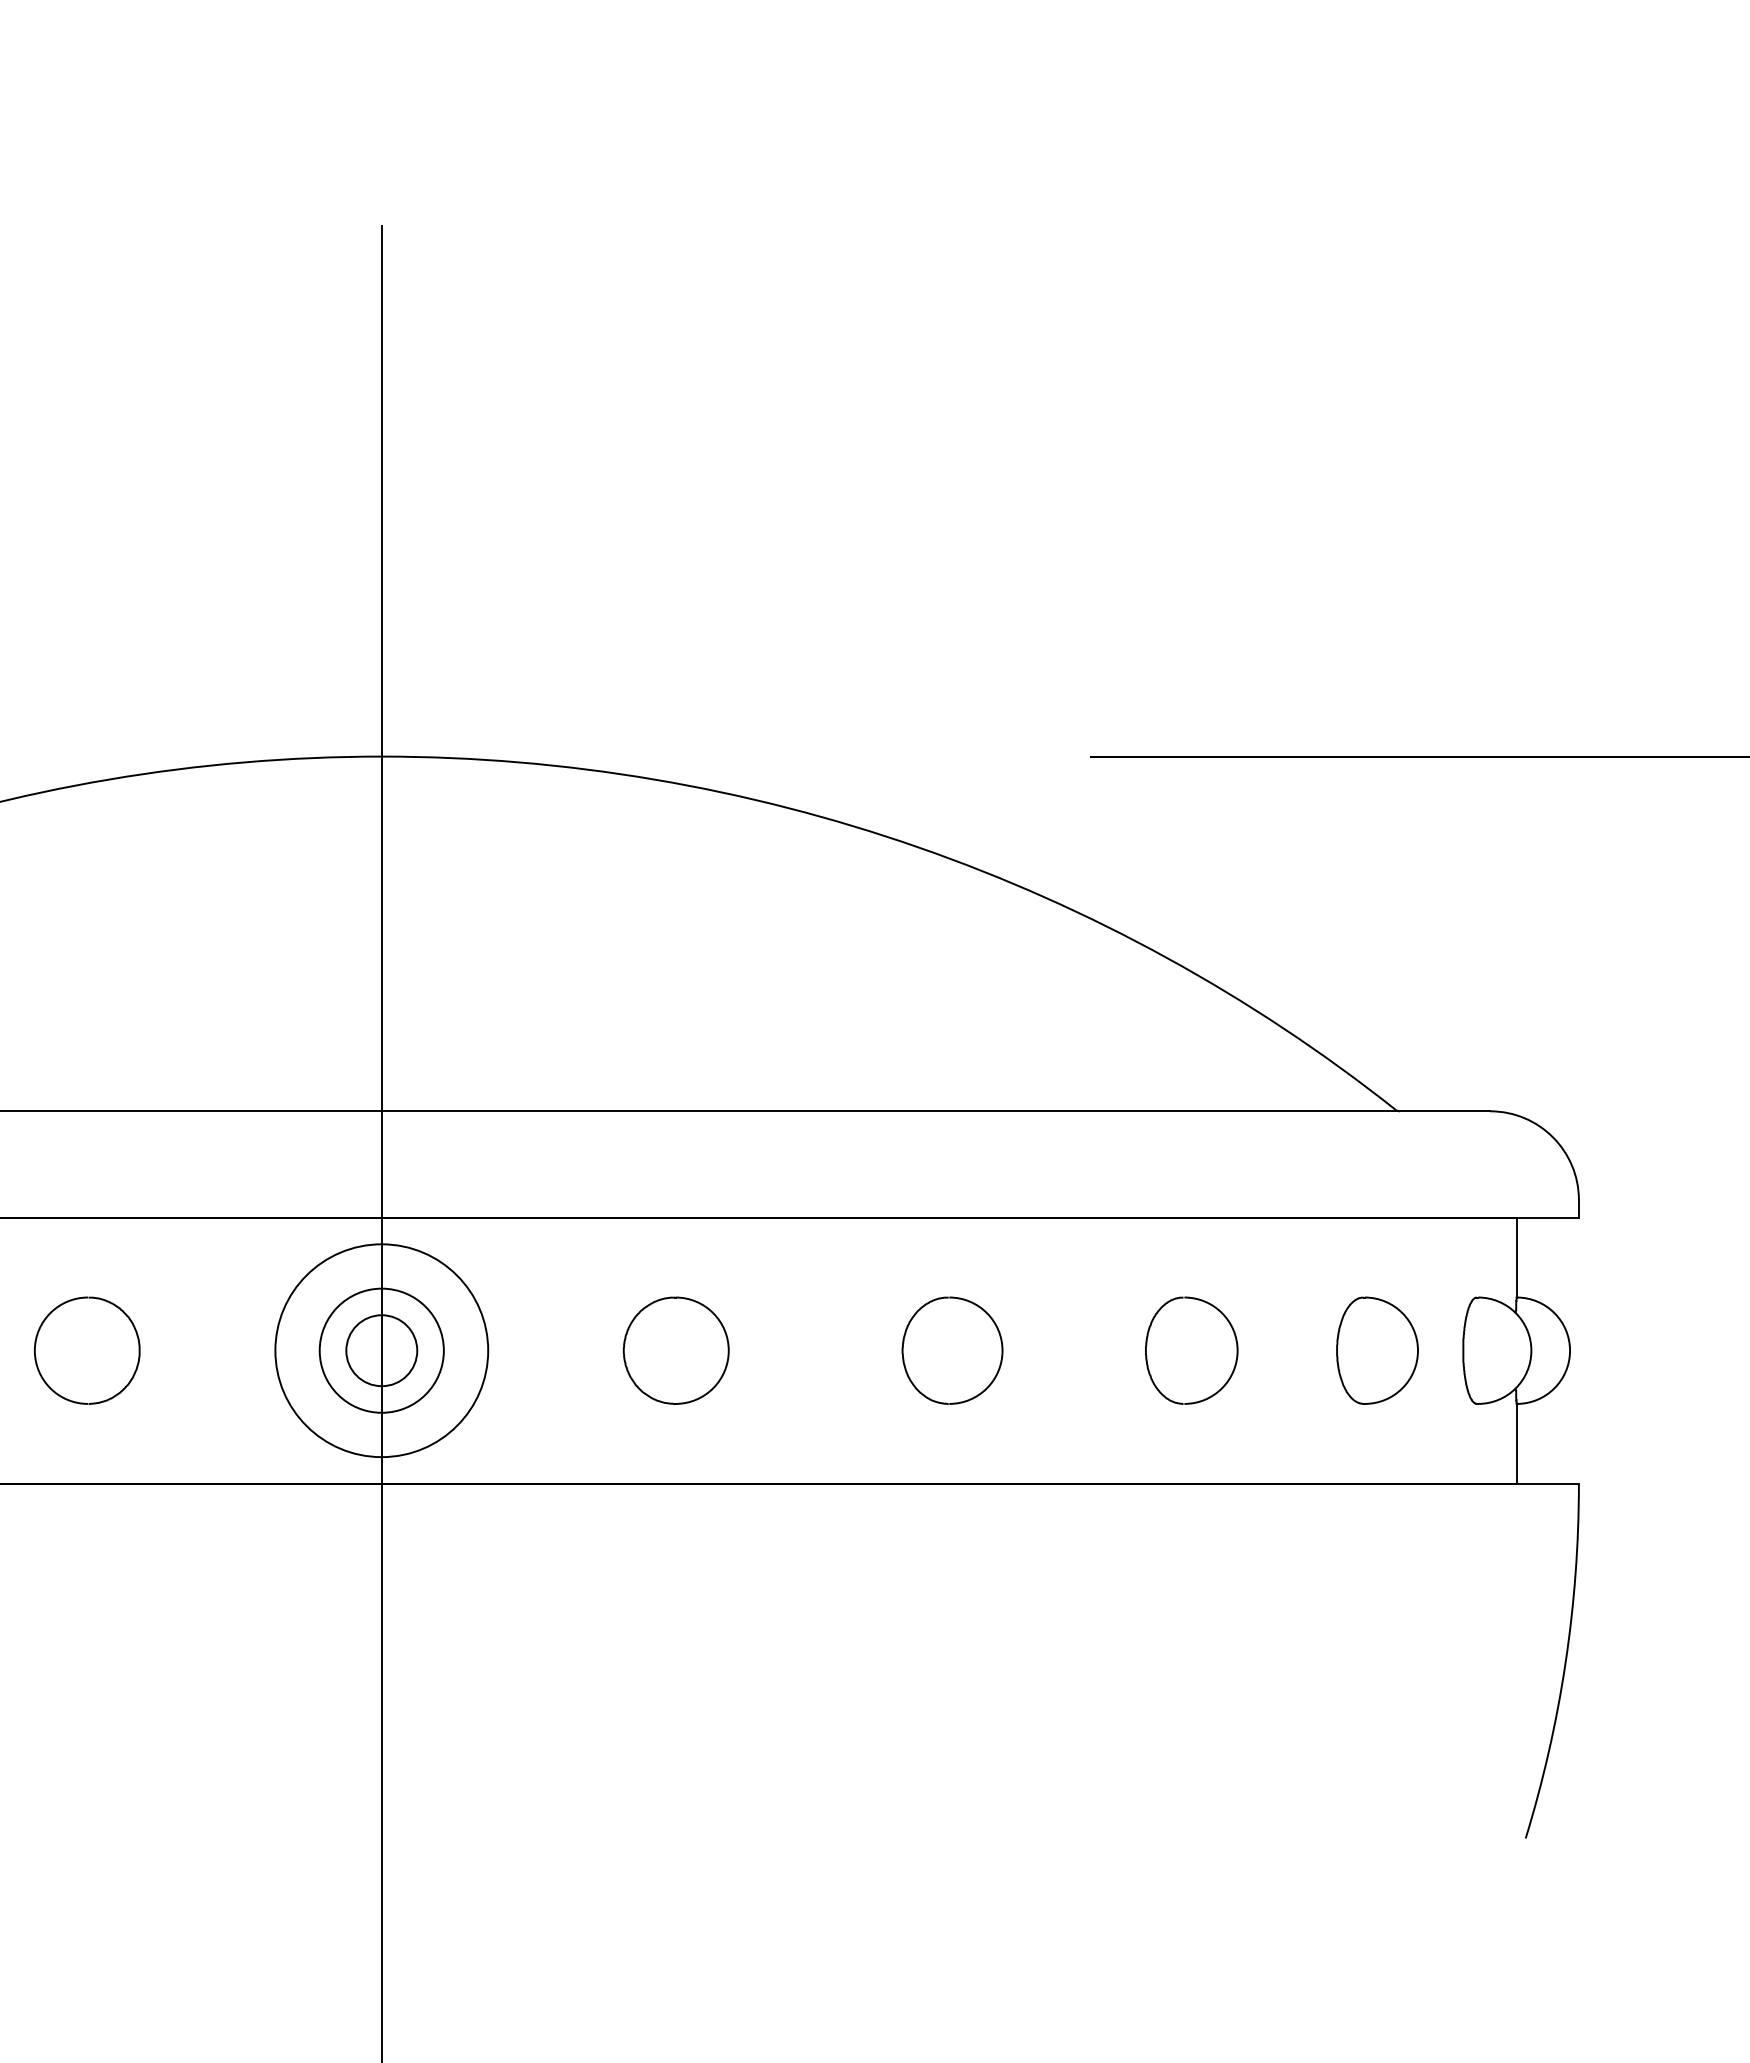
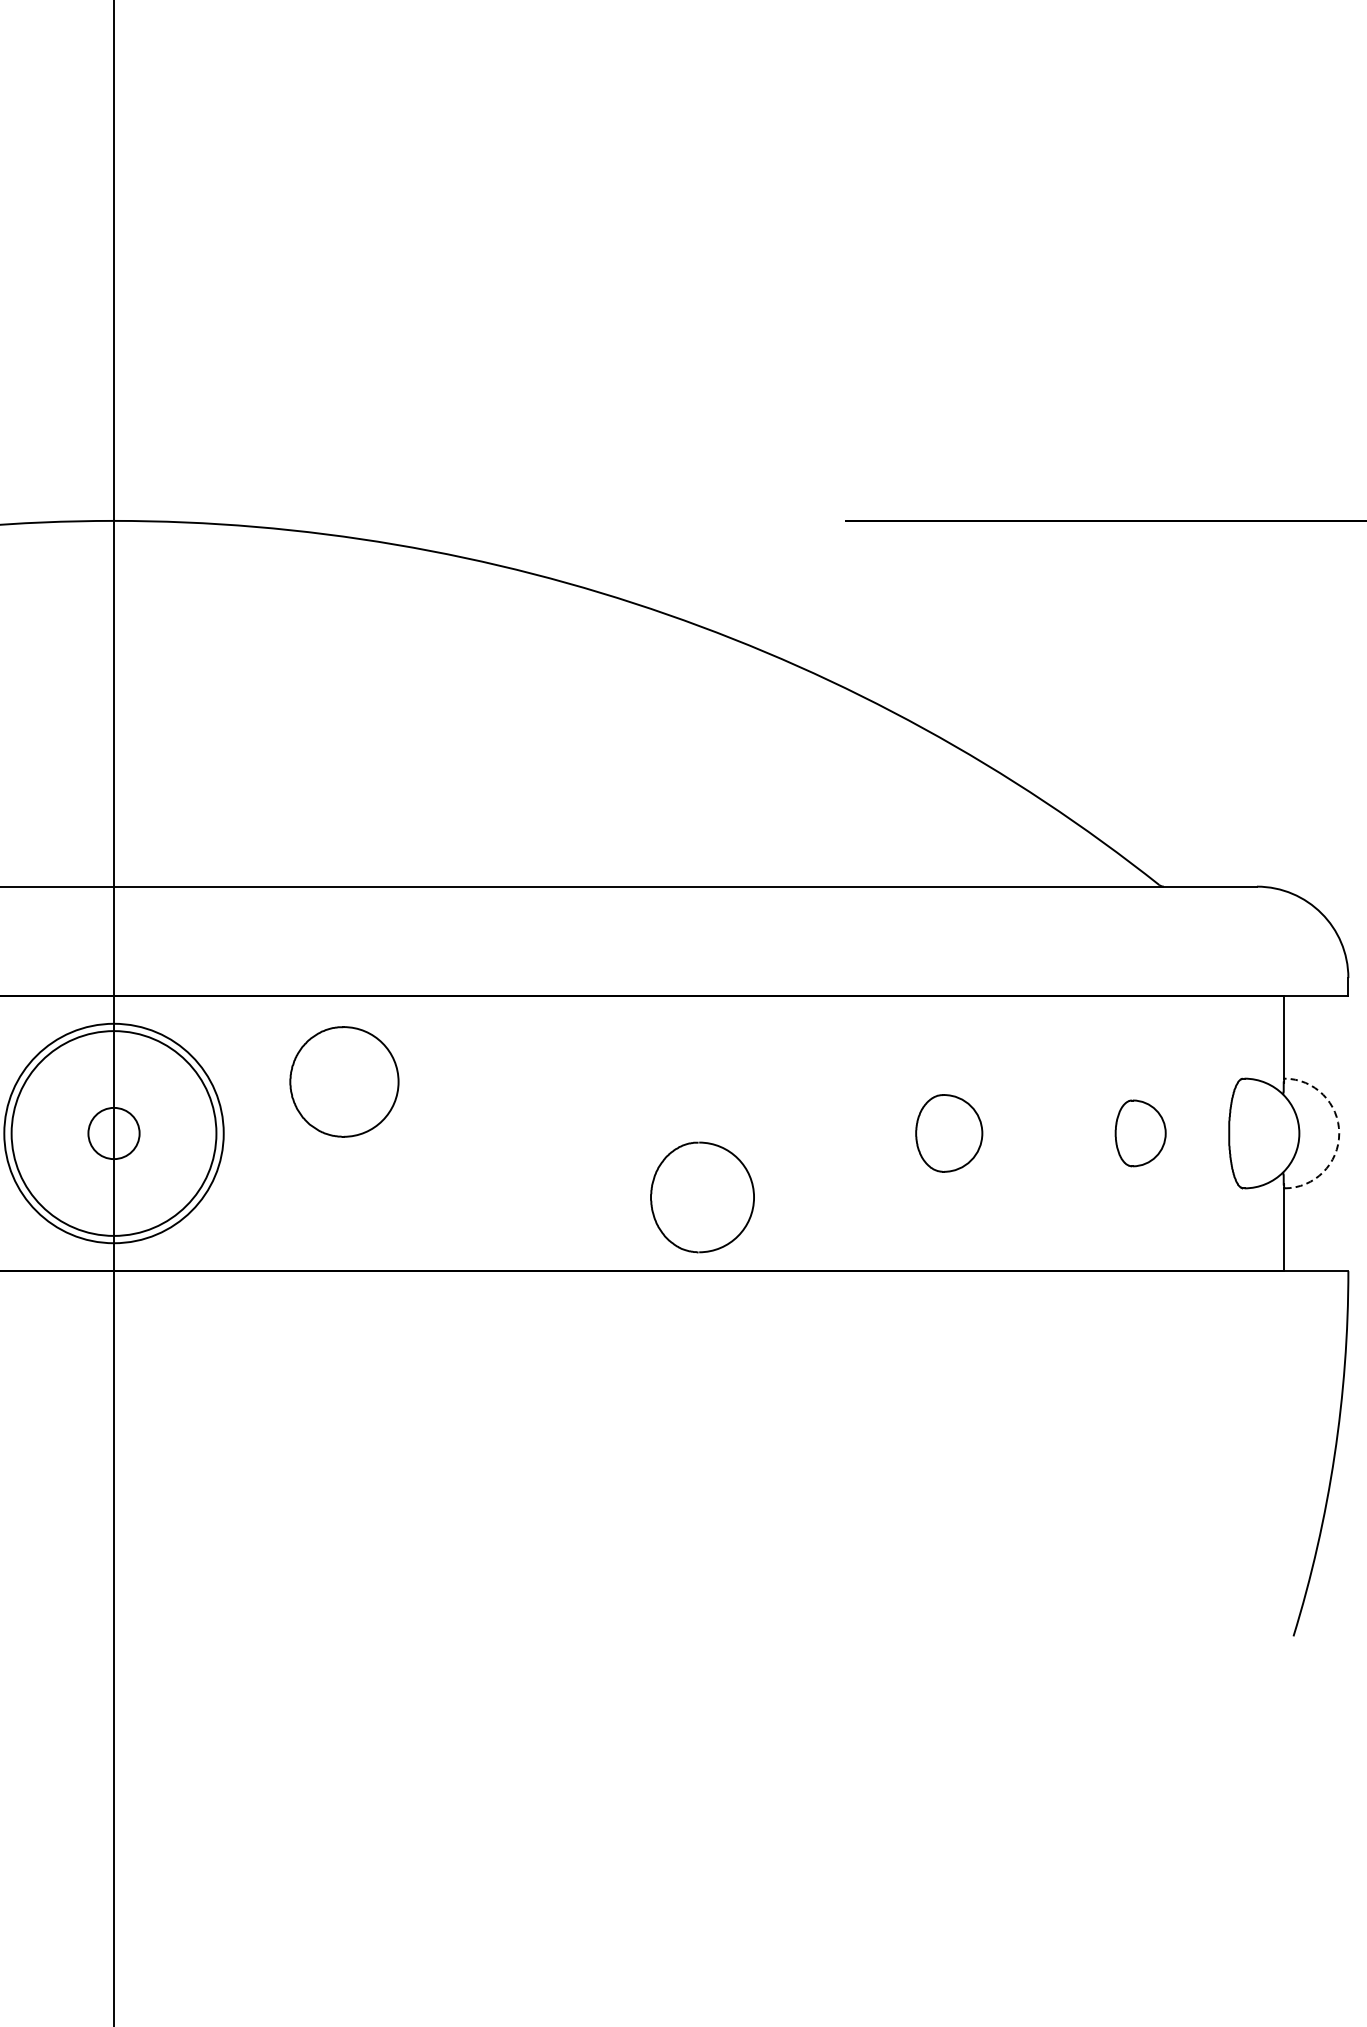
circle: (381, 1350) -> (113, 1133), size x0.7
circle: (381, 1350) -> (113, 1133), size x1.6
part: (675, 1350) -> (343, 1081), moved
part: (952, 1350) -> (702, 1197), moved
part: (1191, 1350) -> (948, 1133), size x0.7
part: (1377, 1350) -> (1140, 1133), size x0.6
arc: (1570, 1350) -> (1339, 1133), solid -> dashed

